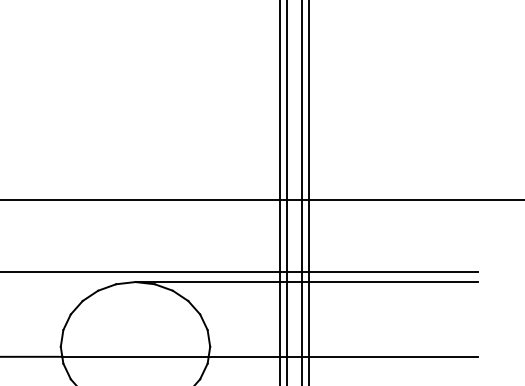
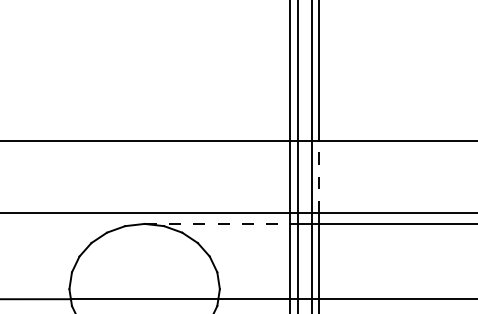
line: (308, 235) -> (318, 177), solid -> dashed
line: (208, 282) -> (218, 224), solid -> dashed

